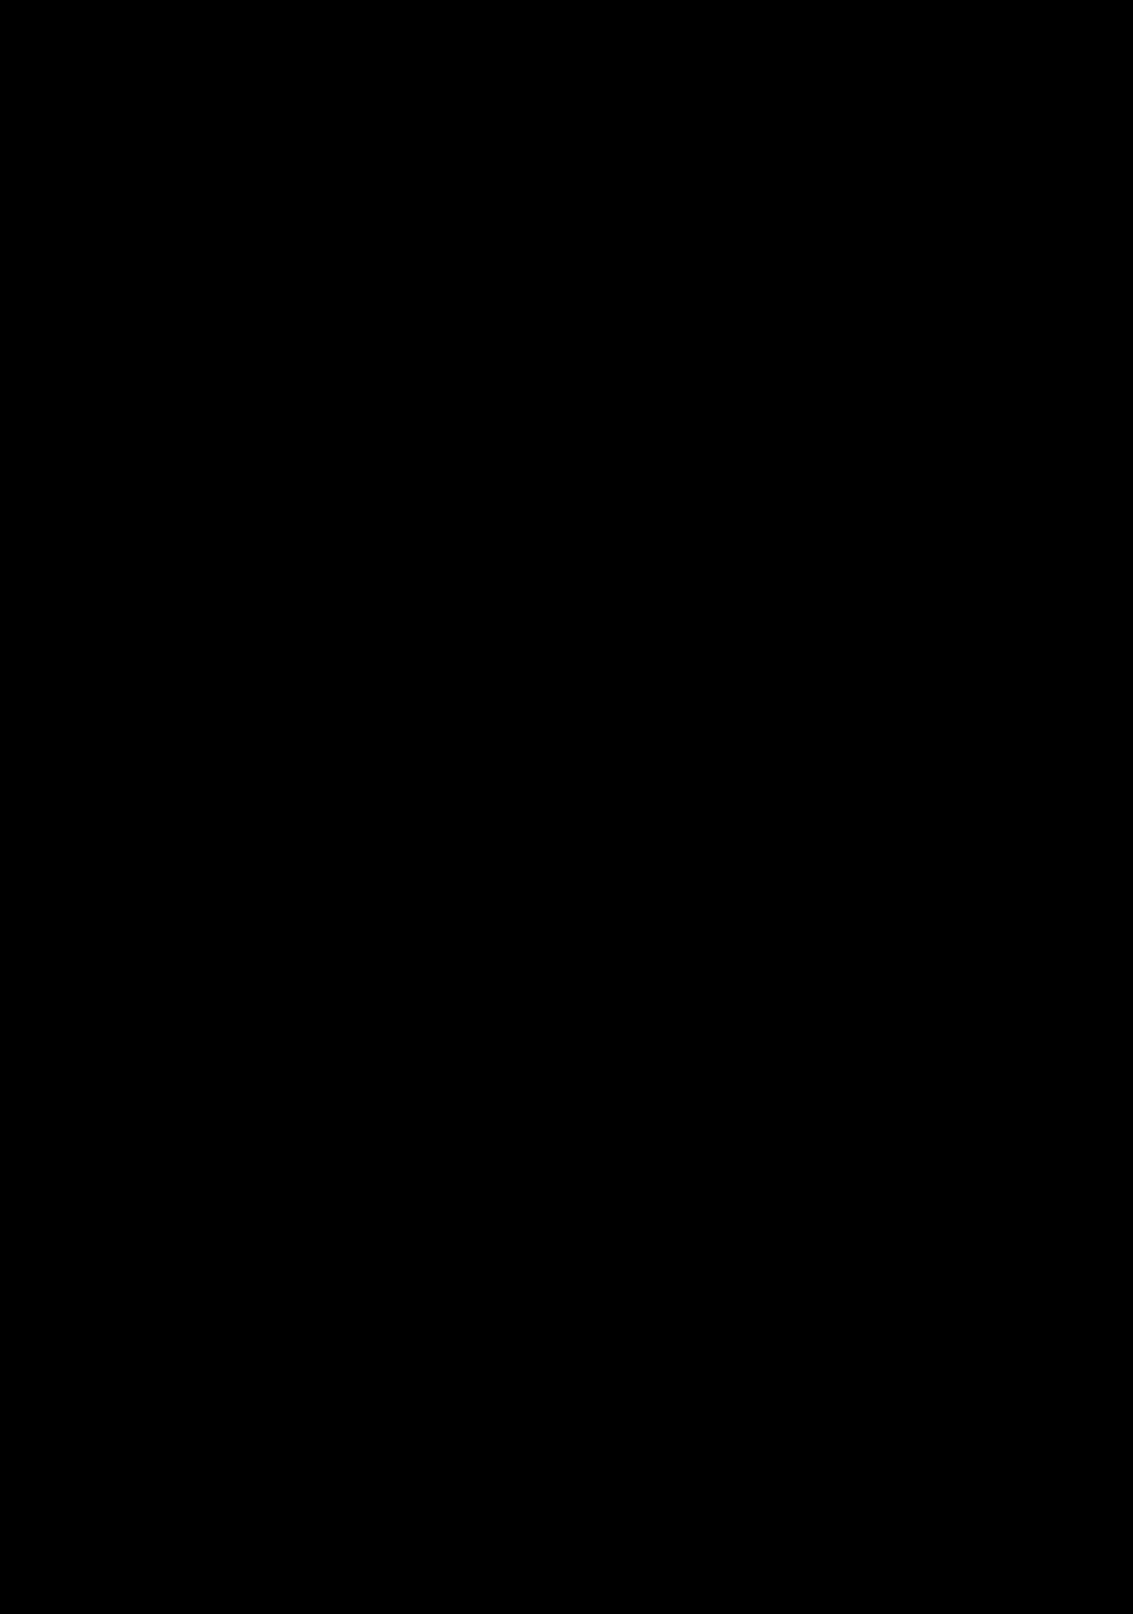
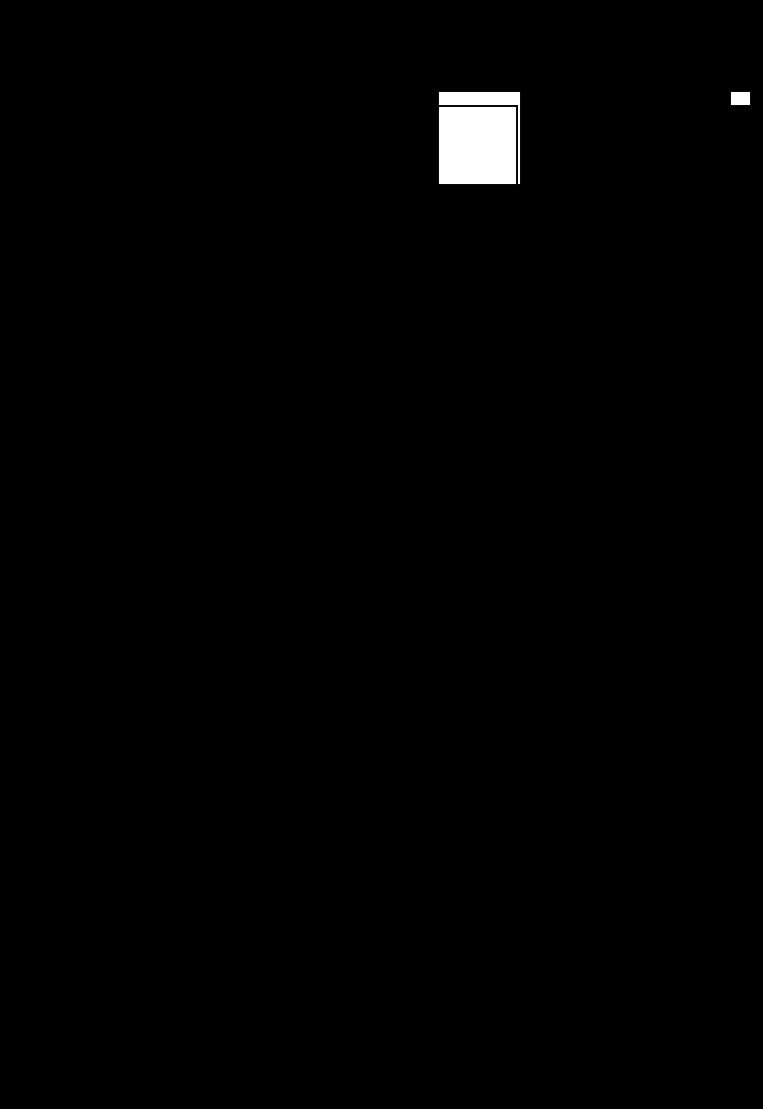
fill: (995, 86) -> (740, 98), removed
fill: (654, 131) -> (478, 132), removed

